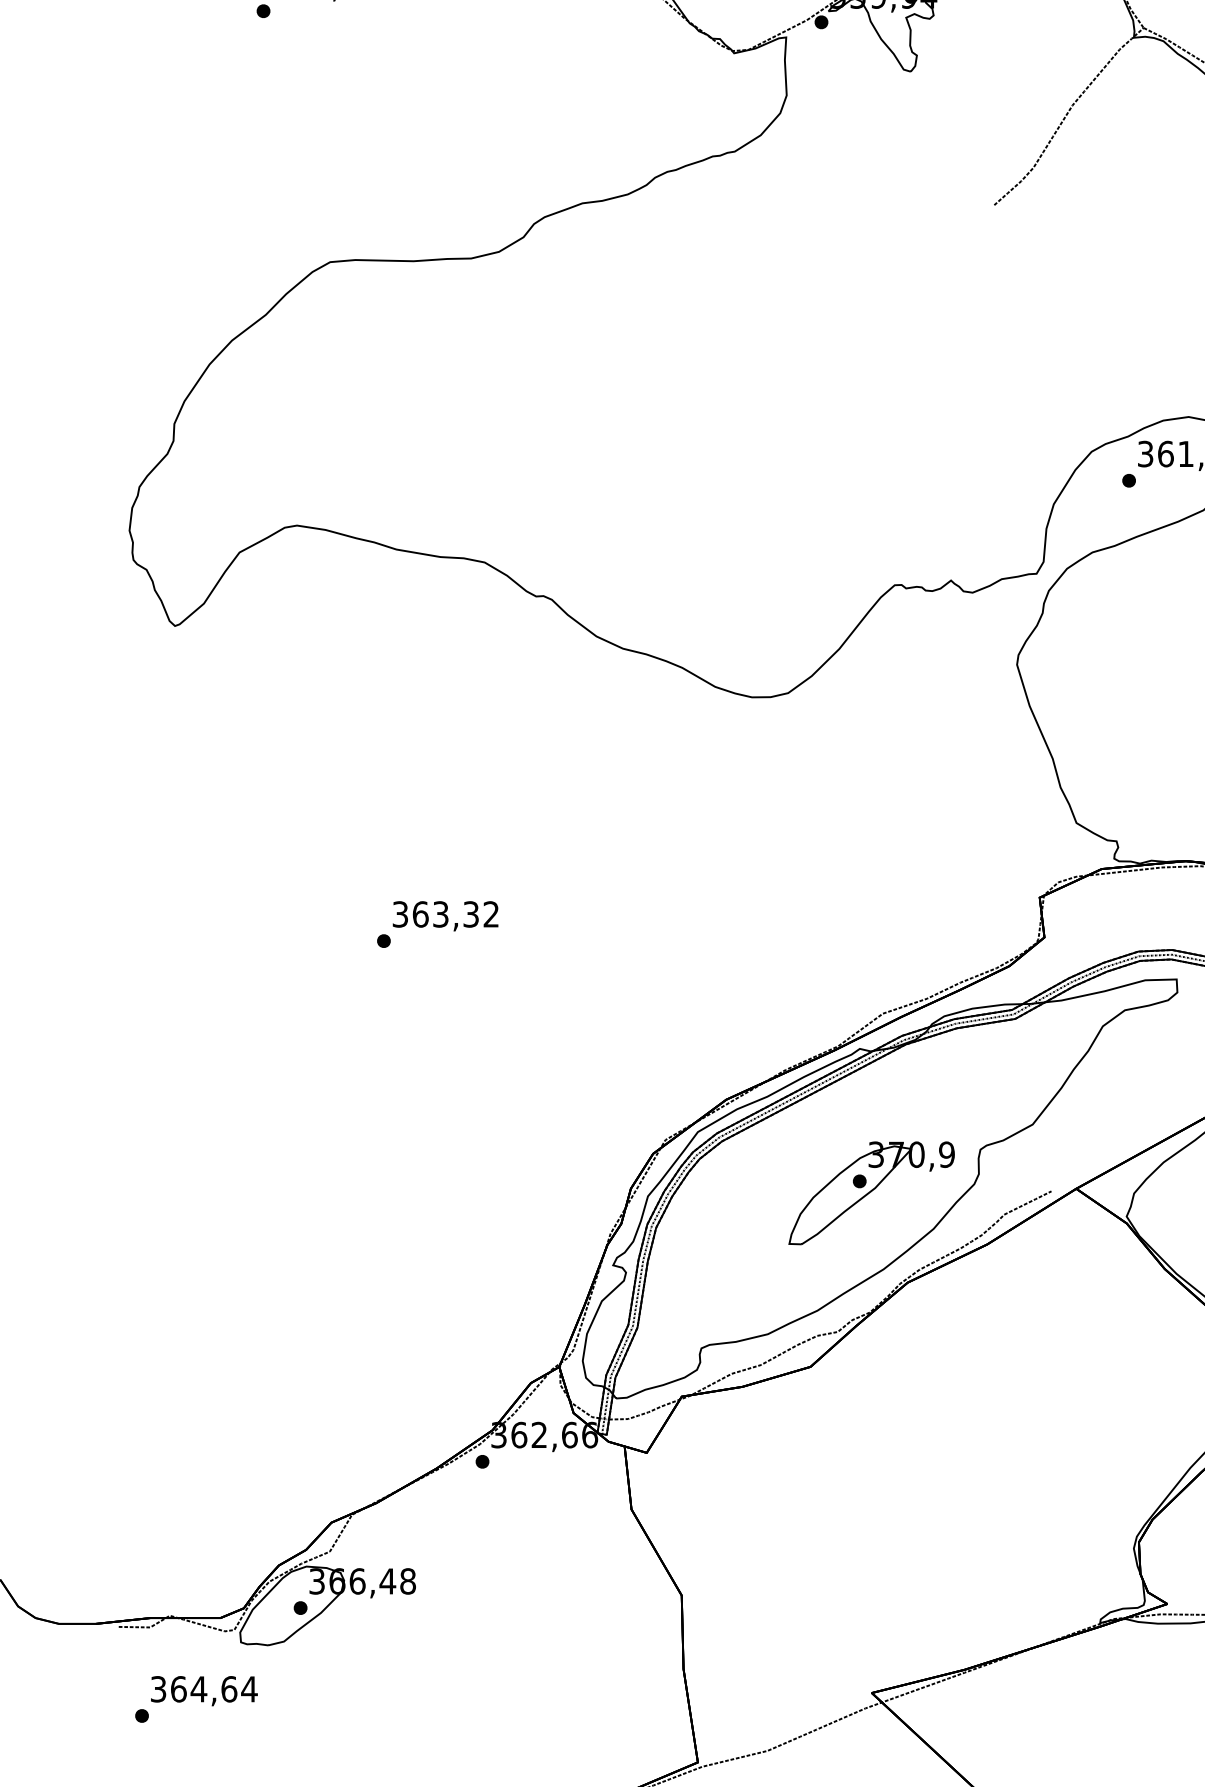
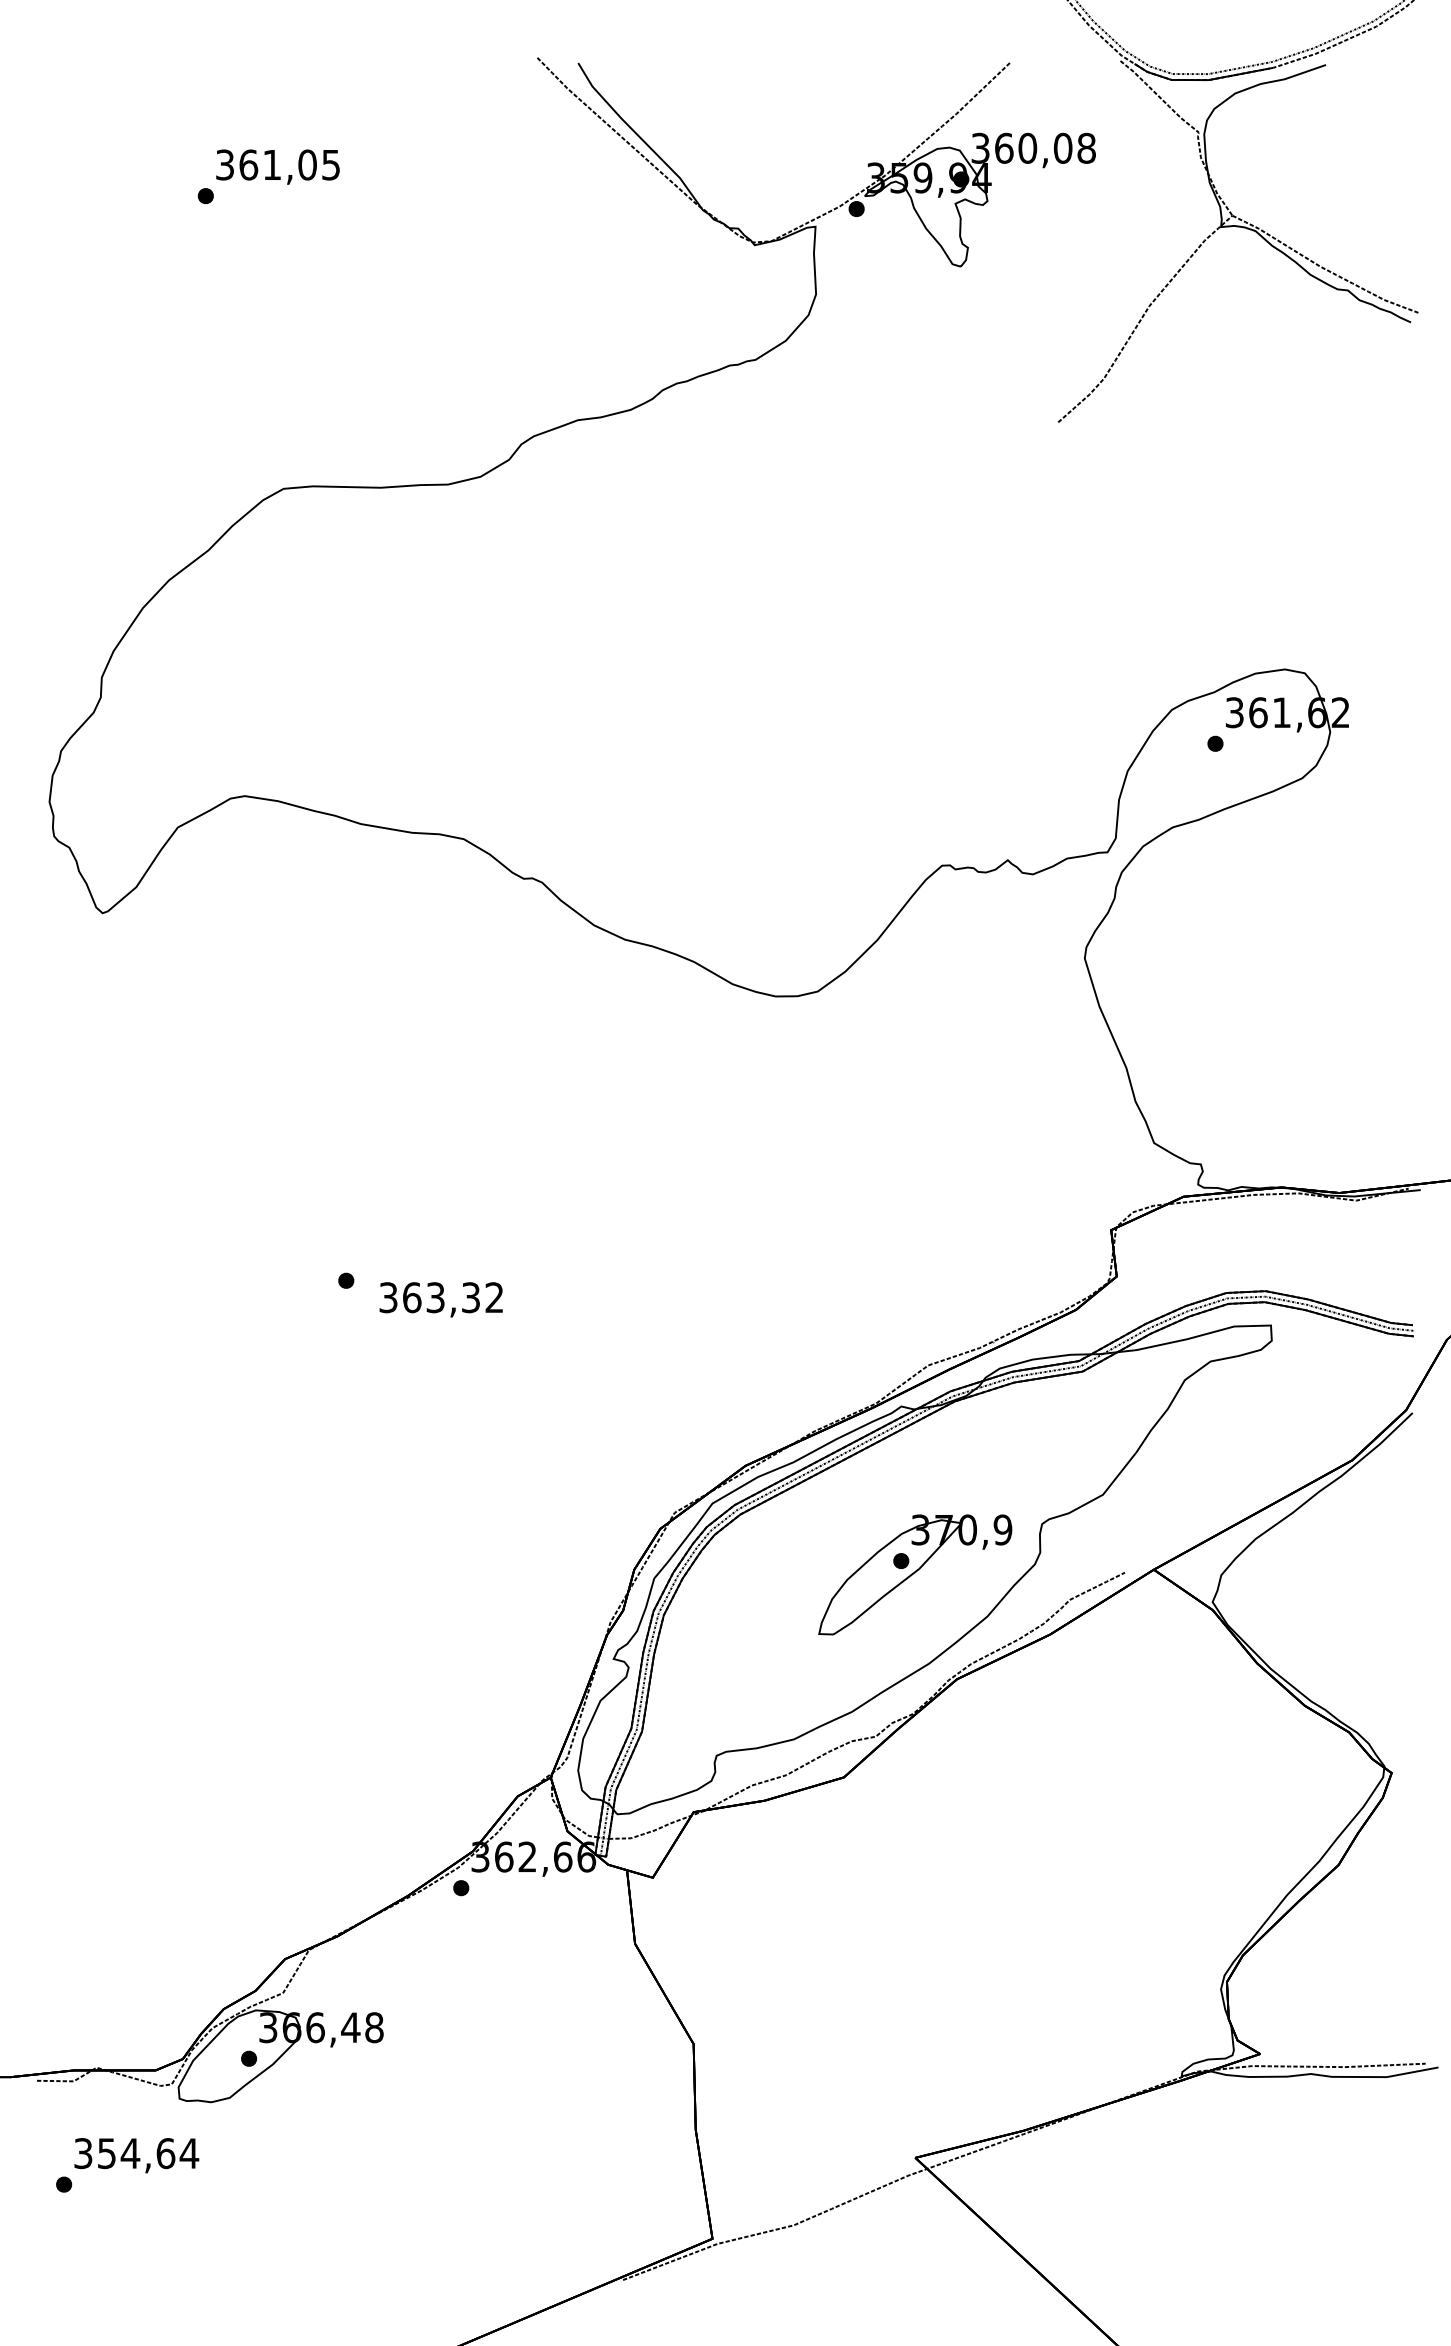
text: (445, 915) -> (440, 1299), moved
text: (178, 1689) -> (106, 2153), 364,64 -> 354,64

